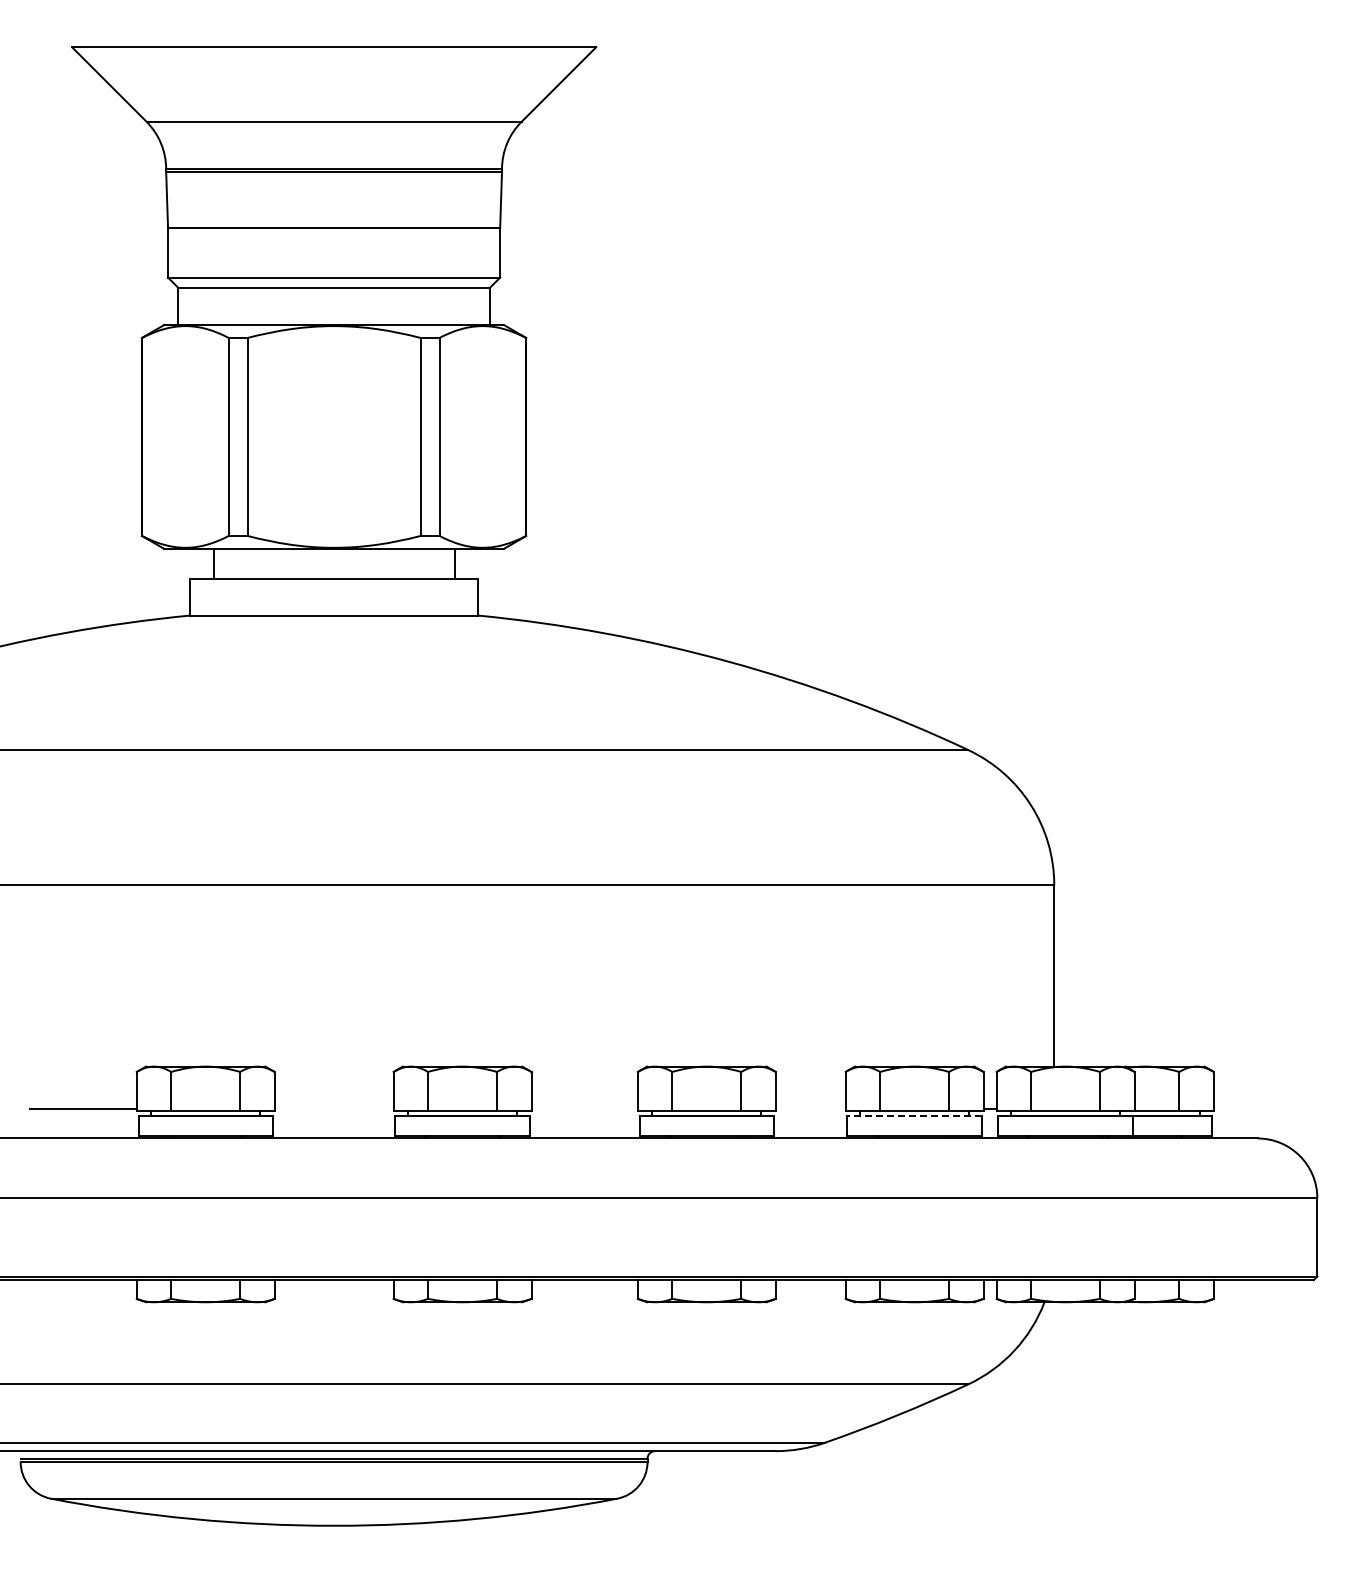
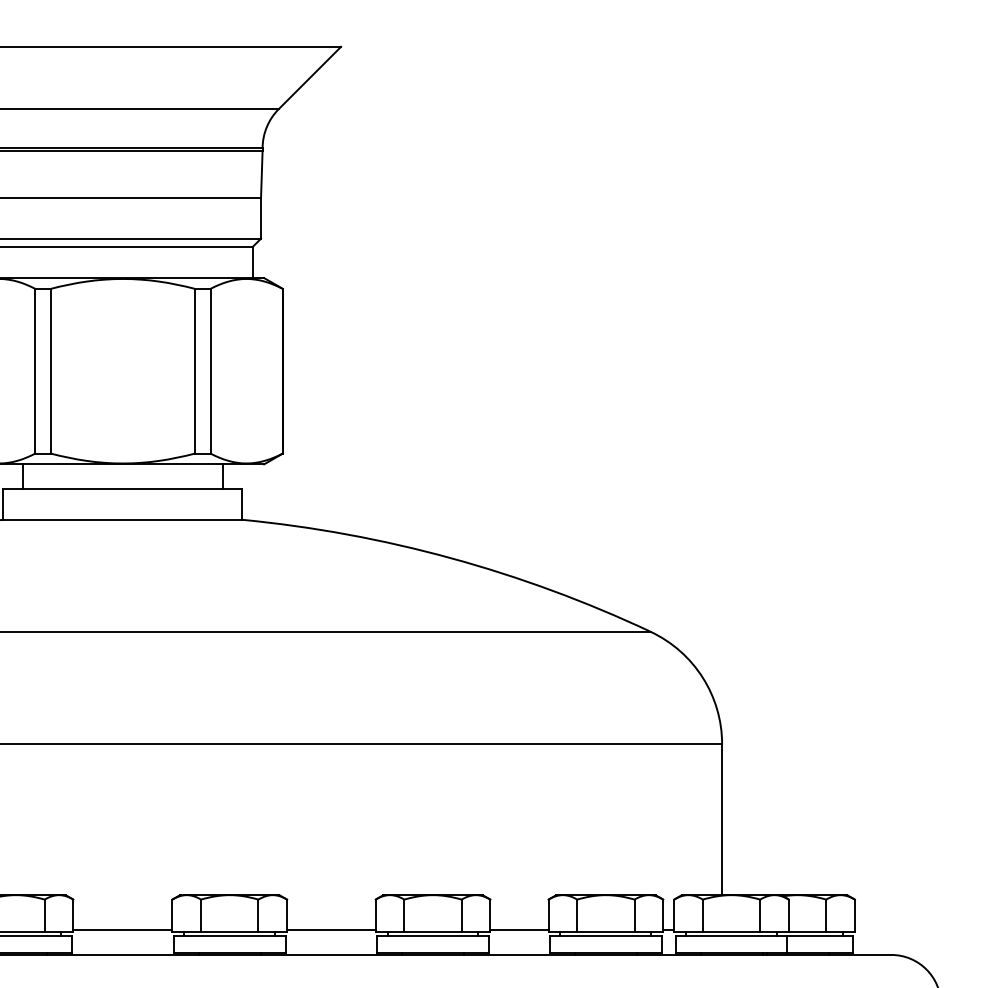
line: (333, 1108) -> (122, 930), added
line: (584, 1108) -> (331, 930), added
line: (810, 1108) -> (519, 930), added
line: (914, 1115) -> (605, 935), dashed -> solid

